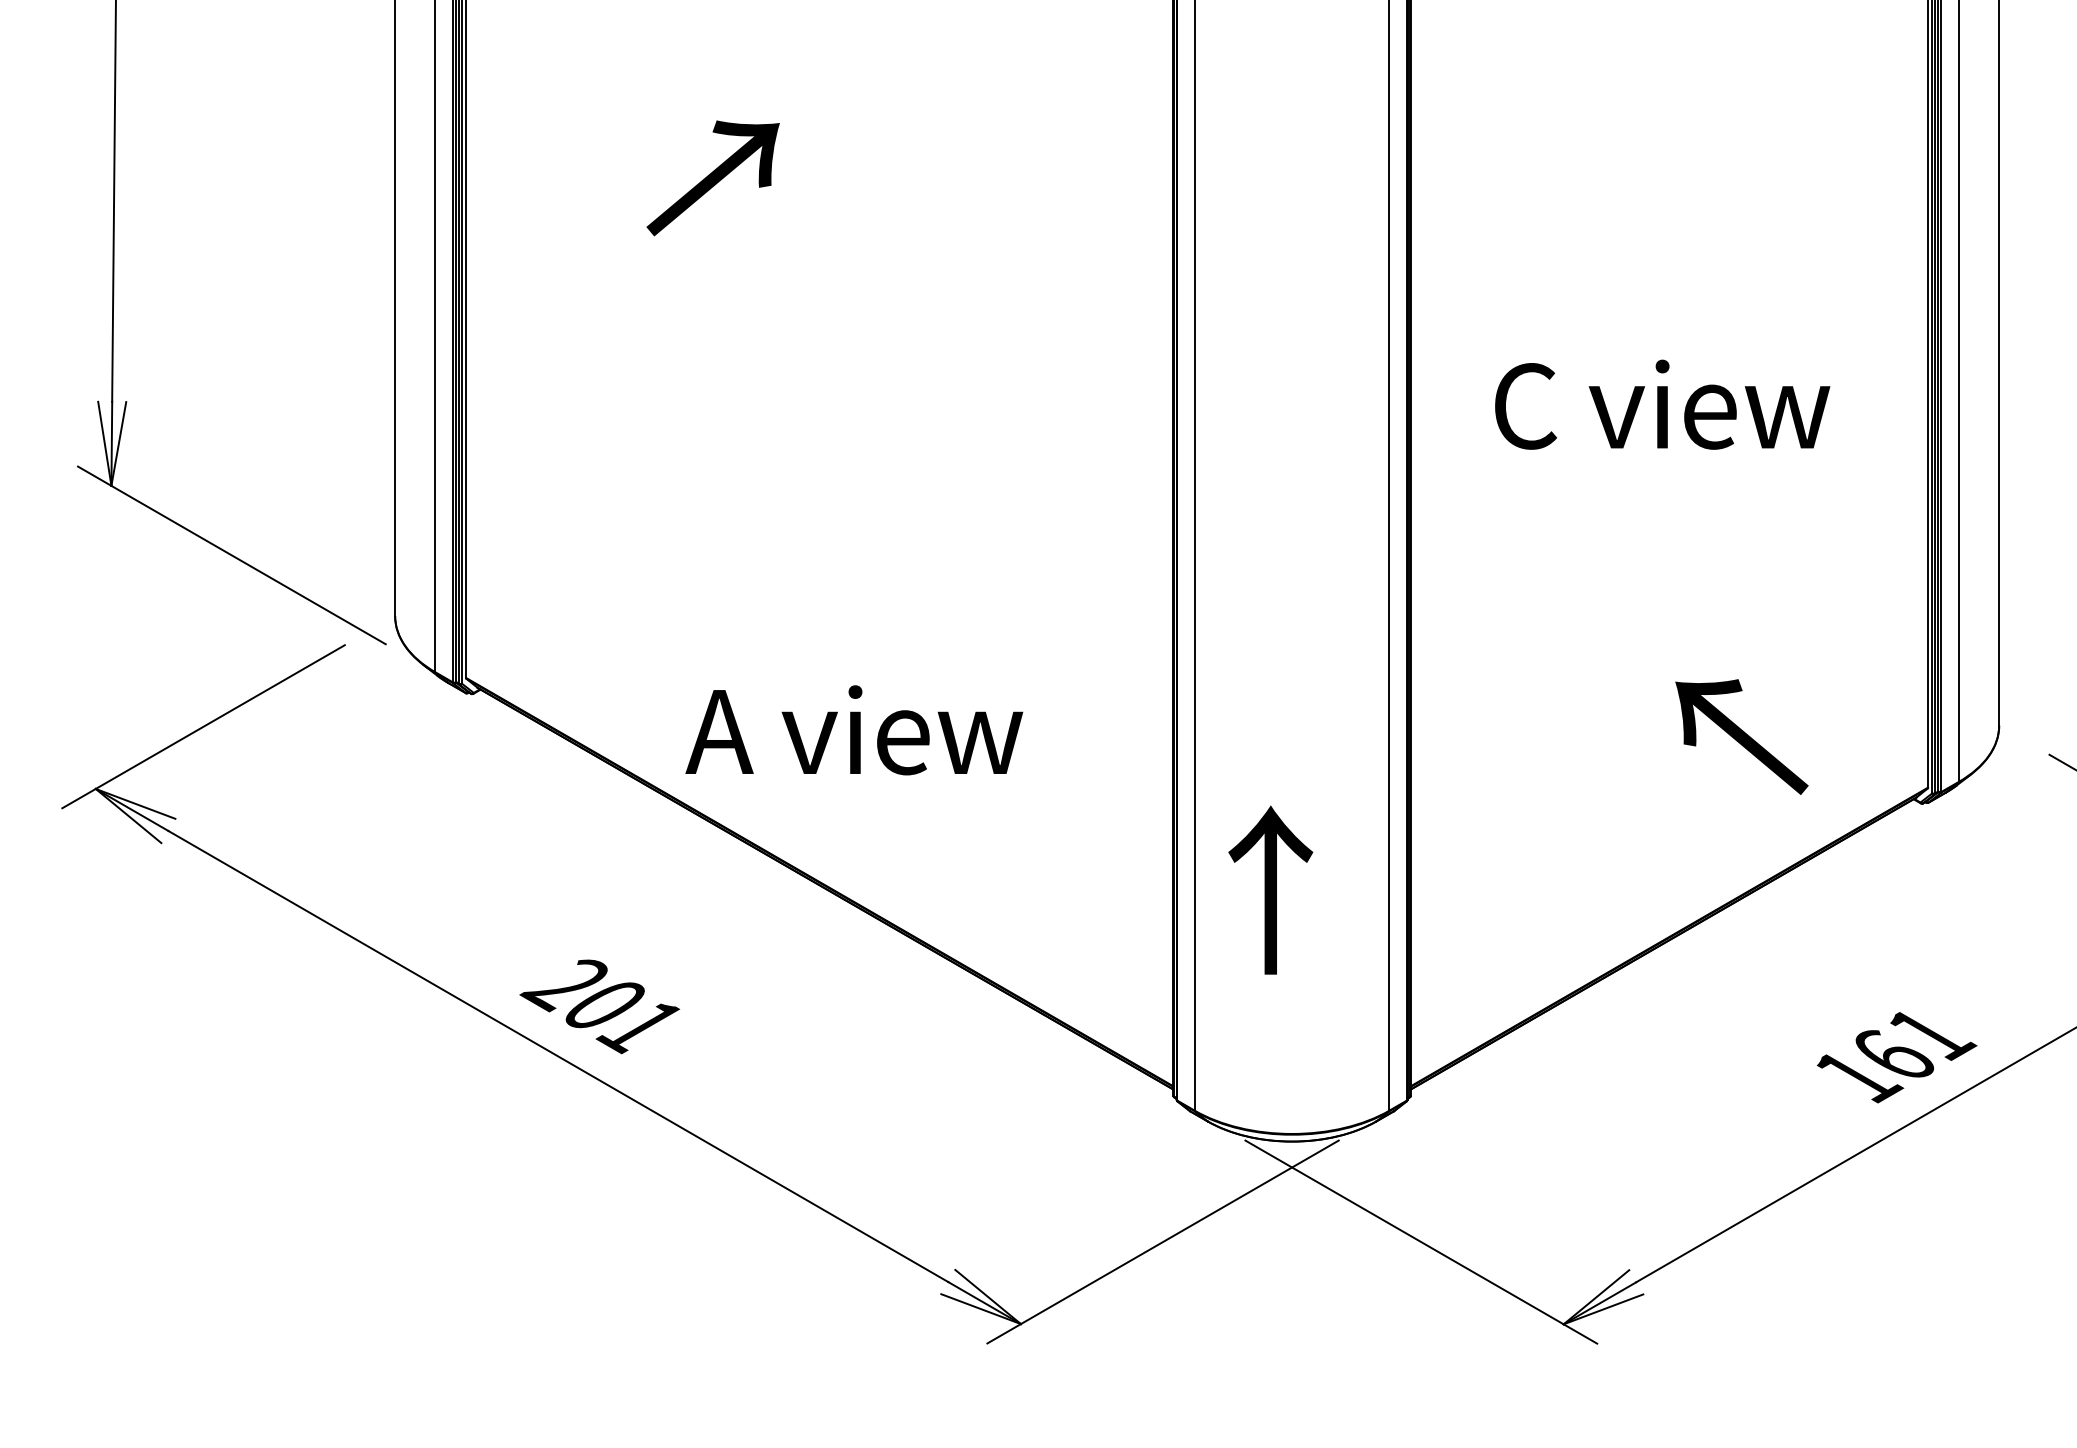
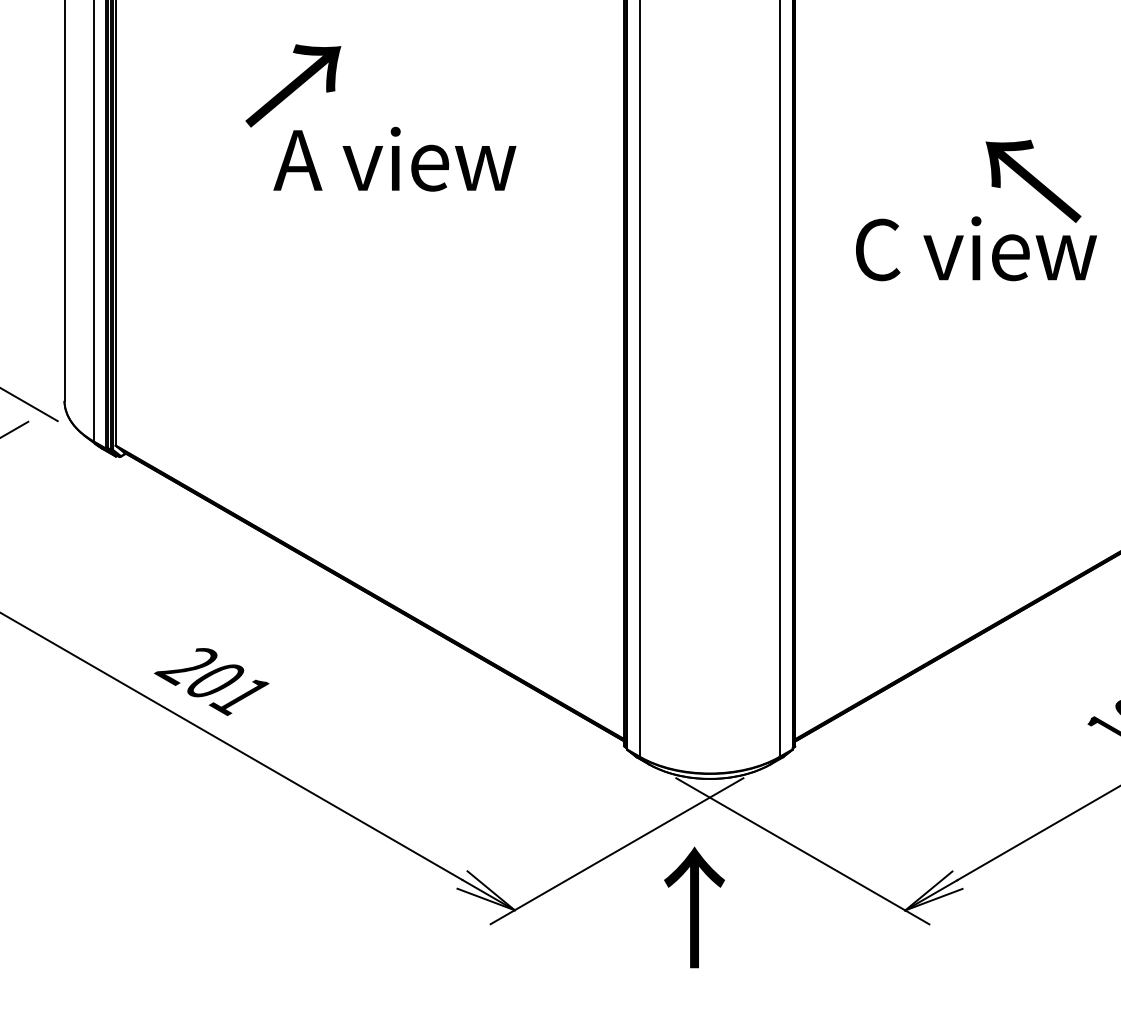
text: (854, 730) -> (395, 159), moved
text: (1741, 736) -> (1033, 180), moved
text: (1270, 889) -> (694, 906), moved

